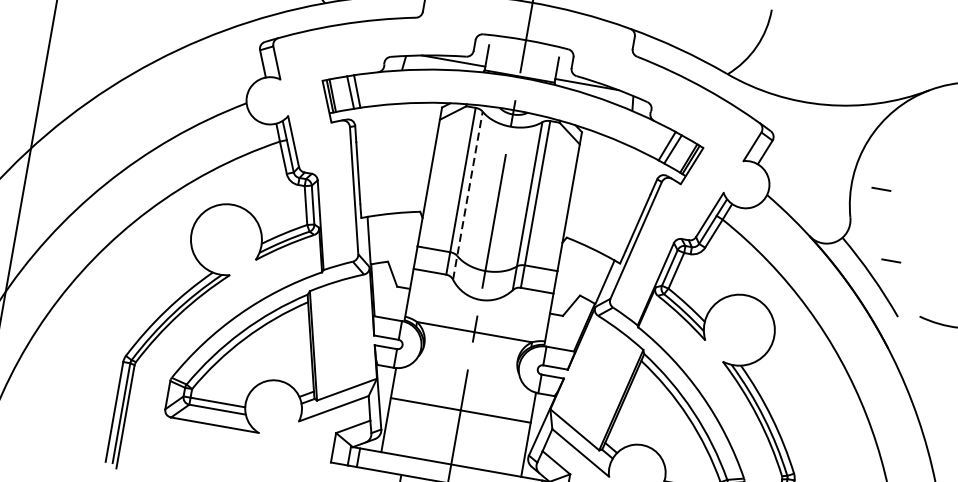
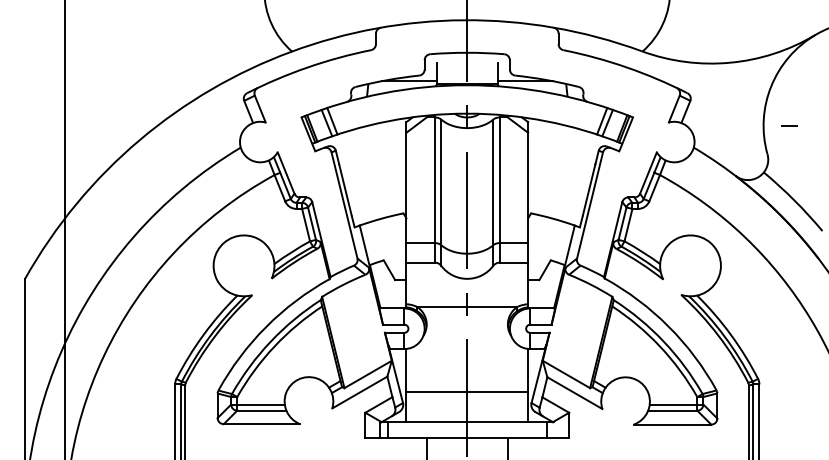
line: (468, 195) -> (441, 192), dashed -> solid
line: (891, 260) -> (808, 184), removed
line: (460, 410) -> (467, 392), moved

